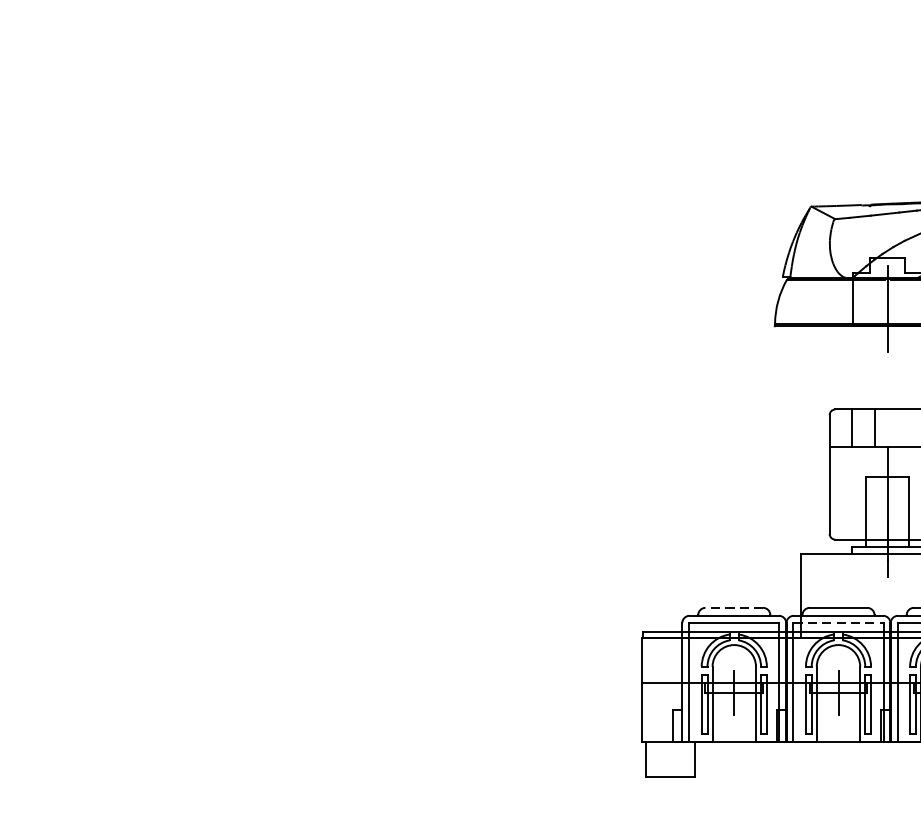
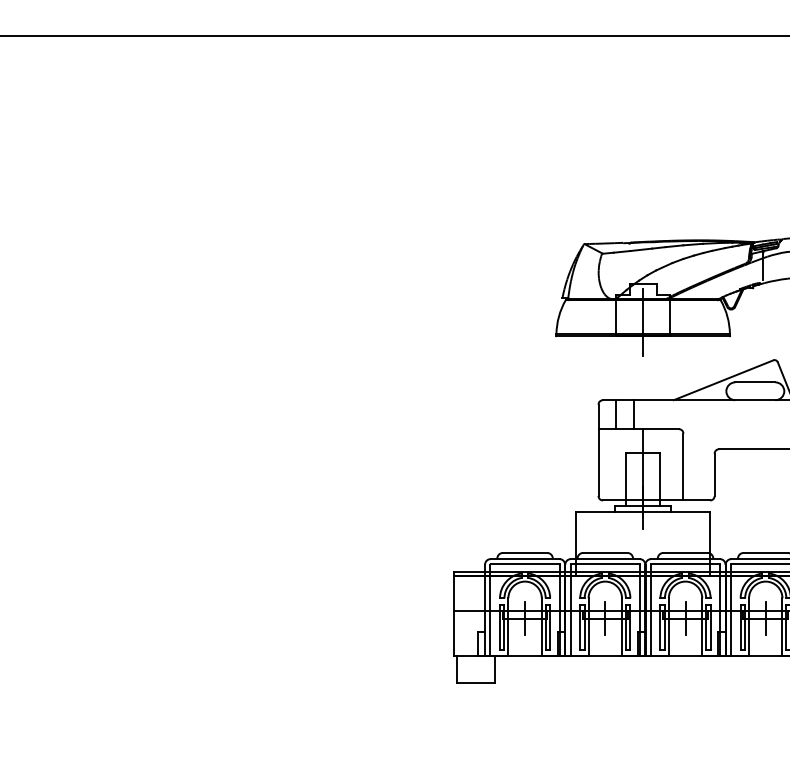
line: (733, 607) -> (524, 552), dashed -> solid
line: (838, 622) -> (605, 564), dashed -> solid

